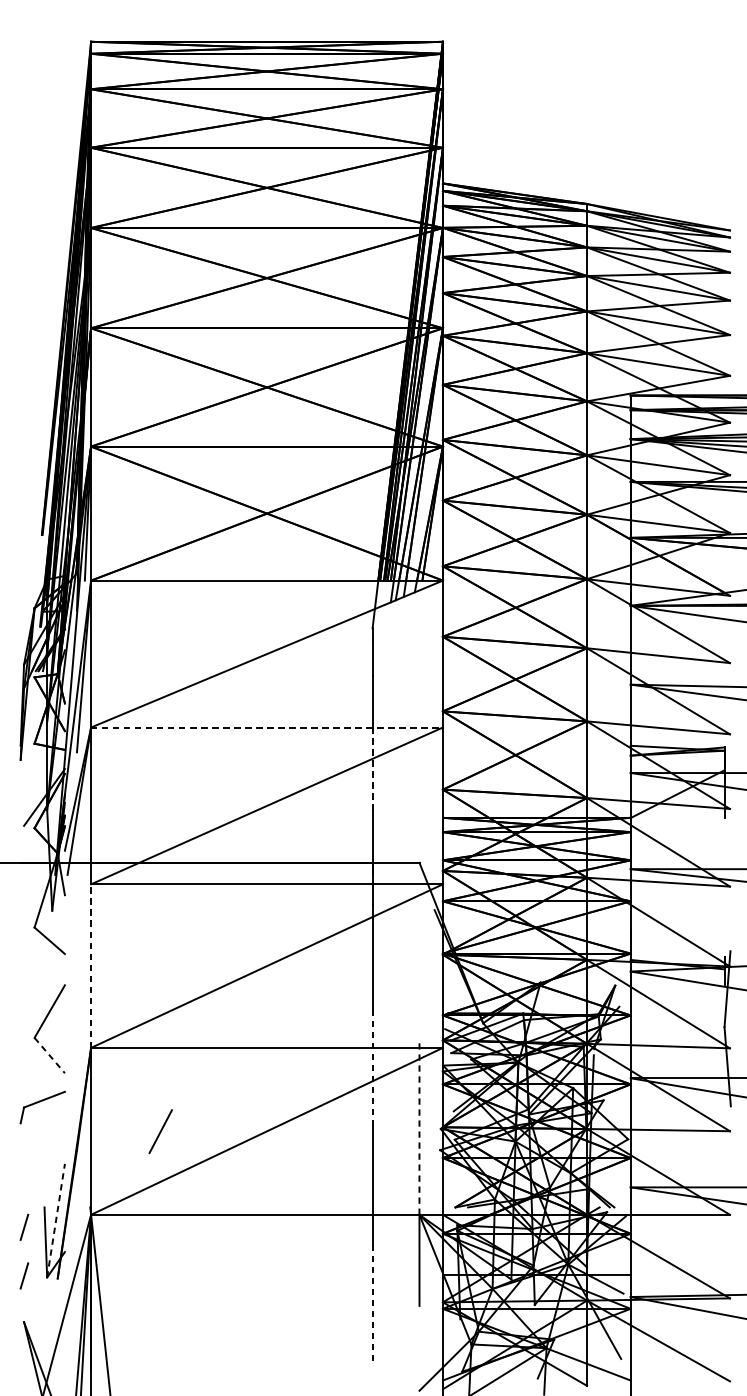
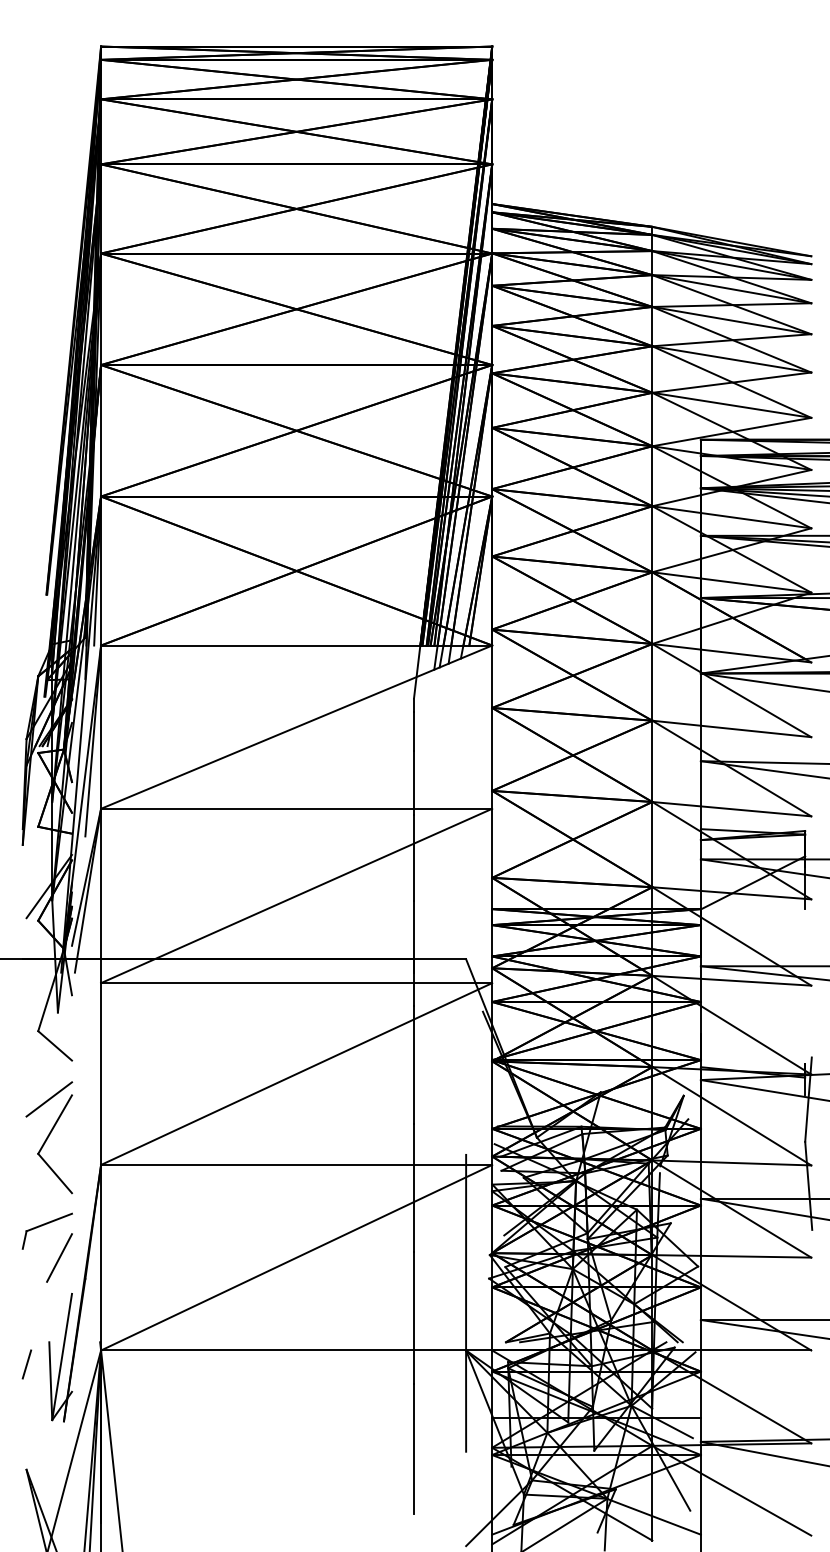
line: (266, 727) -> (296, 808), dashed -> solid
line: (373, 772) -> (414, 858), dashed -> solid
line: (91, 966) -> (101, 1074), dashed -> solid
line: (44, 989) -> (49, 1099), added
line: (50, 1055) -> (55, 1173), dashed -> solid
line: (373, 1068) -> (414, 1187), dashed -> solid
line: (419, 1126) -> (466, 1252), dashed -> solid
line: (160, 1131) -> (59, 1257), moved
line: (56, 1220) -> (62, 1356), dashed -> solid
line: (24, 1275) -> (26, 1418), removed
line: (373, 1303) -> (414, 1449), dashed -> solid

